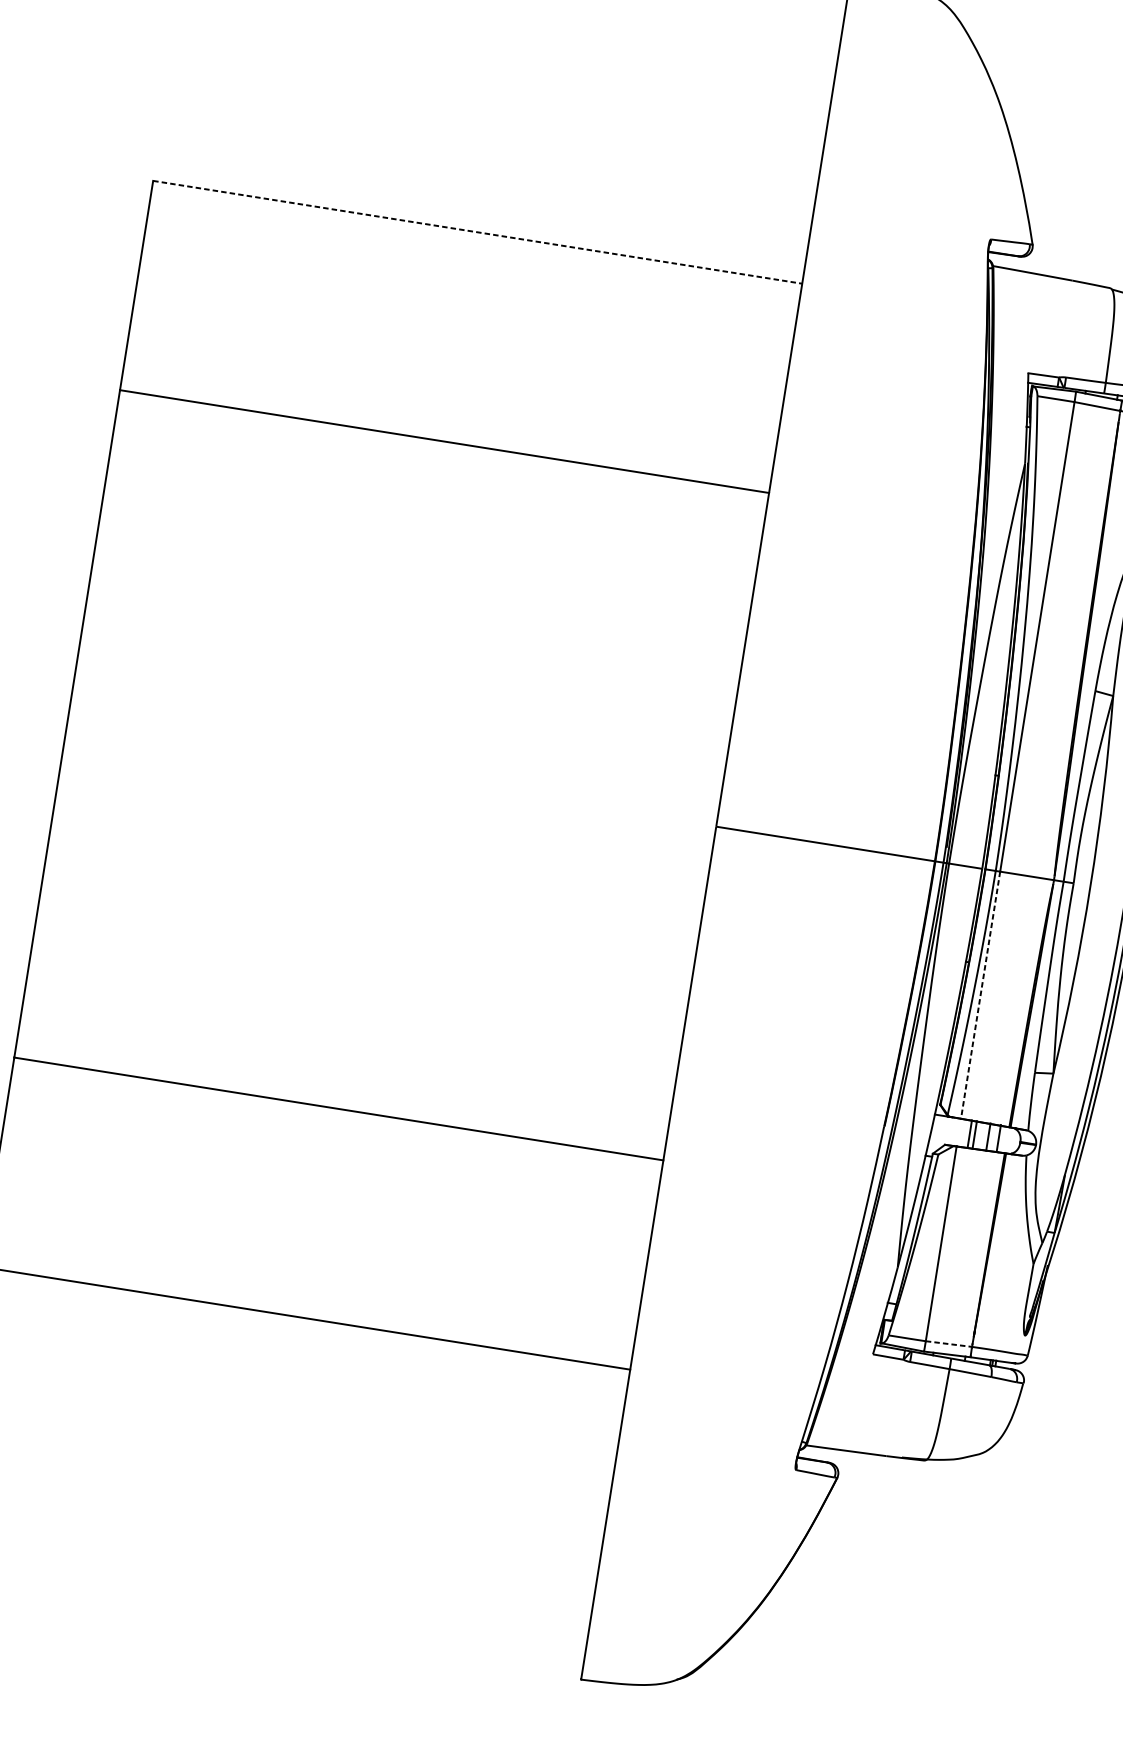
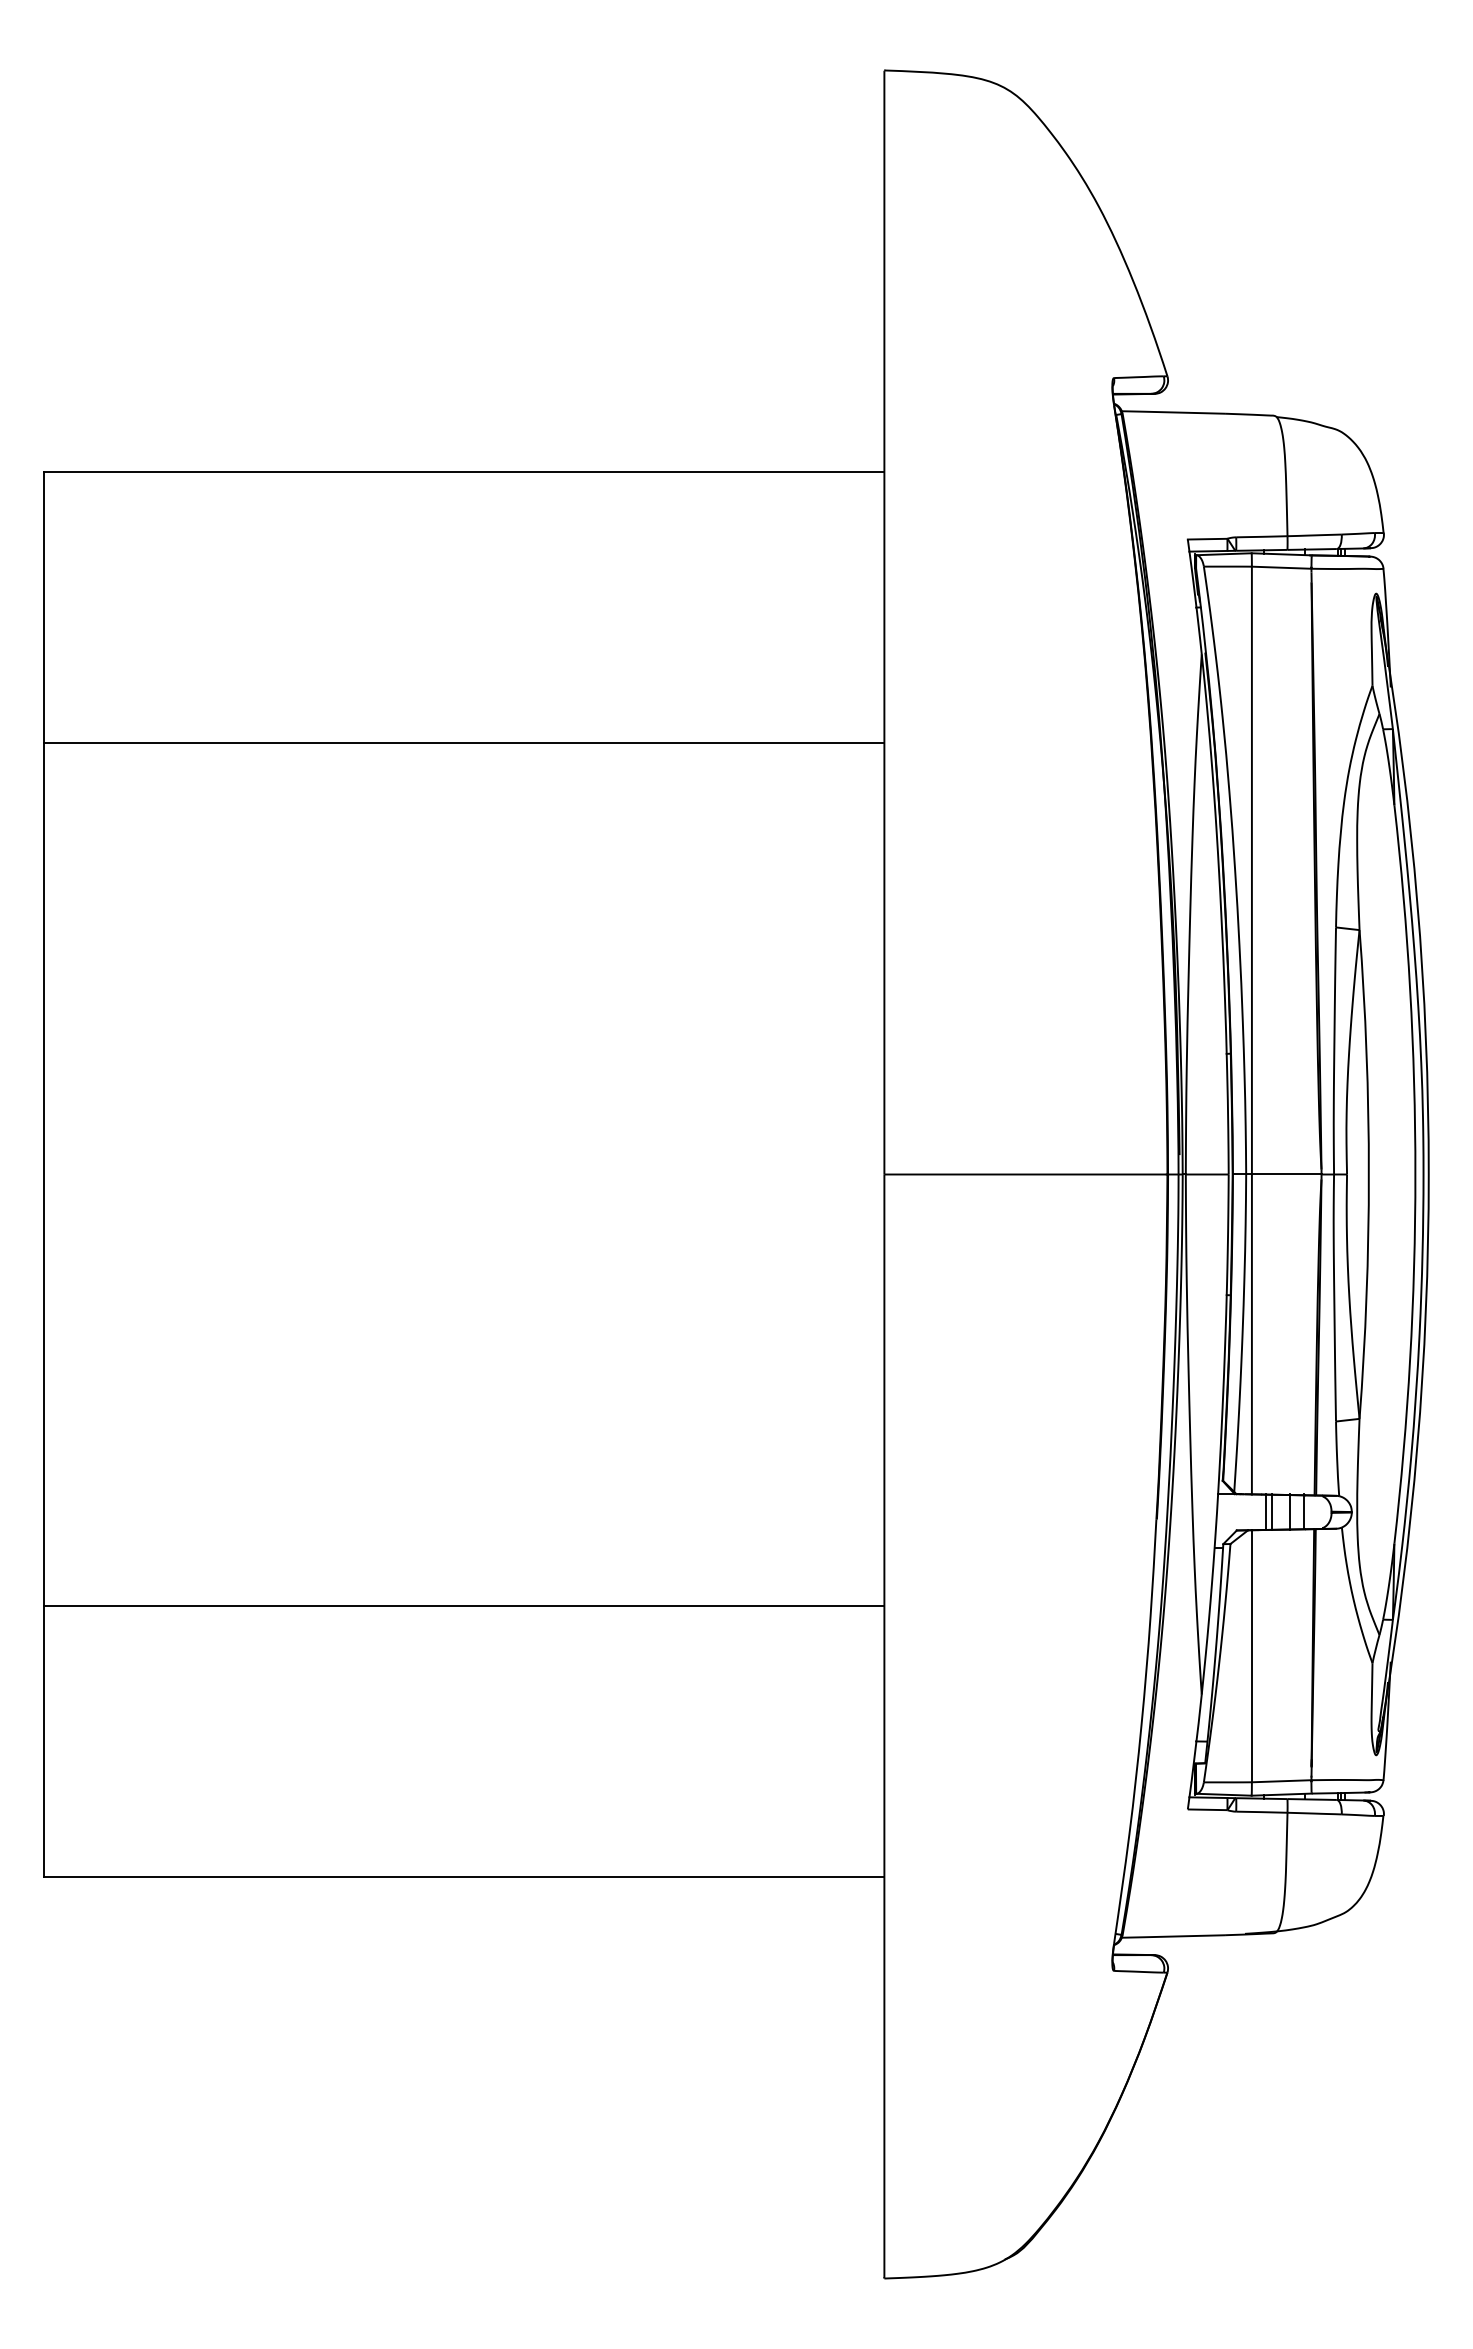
line: (477, 232) -> (464, 471), dashed -> solid
line: (980, 995) -> (1251, 1334), dashed -> solid
line: (948, 1344) -> (1281, 1781), dashed -> solid

